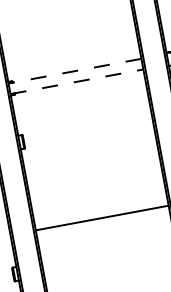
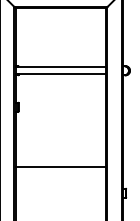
line: (74, 71) -> (60, 67), dashed -> solid
line: (77, 81) -> (61, 74), dashed -> solid

